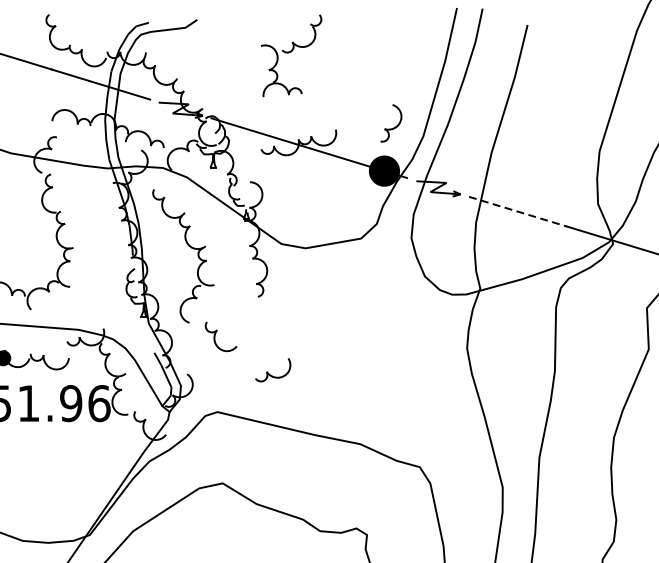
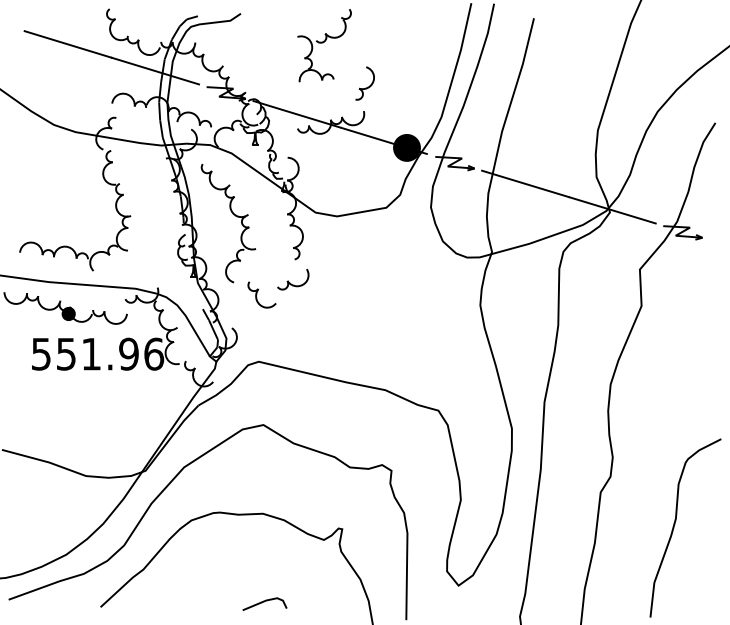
part: (390, 123) -> (364, 83), moved
line: (517, 212) -> (525, 184), dashed -> solid
part: (273, 370) -> (293, 279), moved

